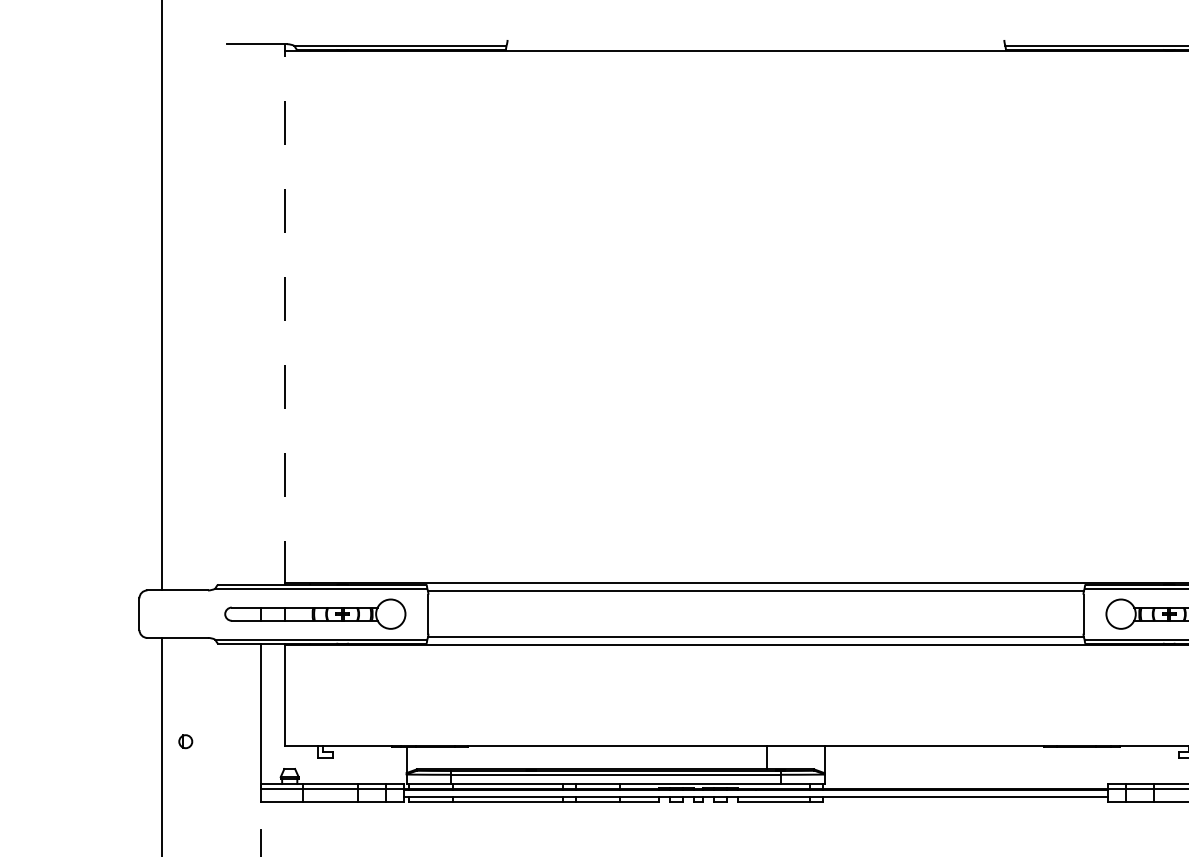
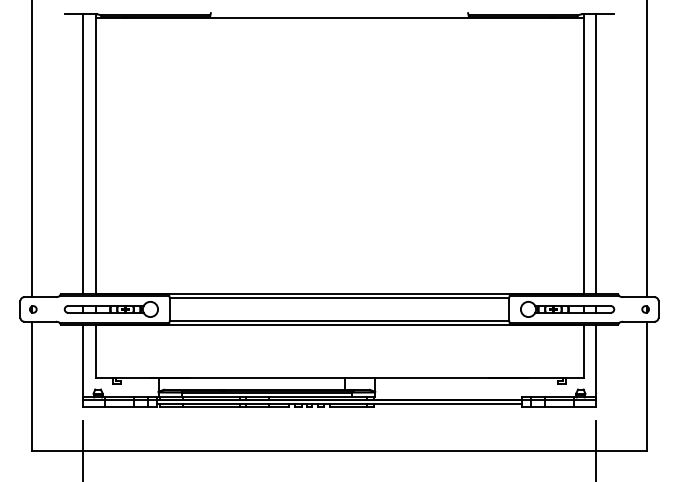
line: (261, 314) -> (83, 154), added
line: (284, 314) -> (95, 154), dashed -> solid
part: (186, 741) -> (33, 309), moved

